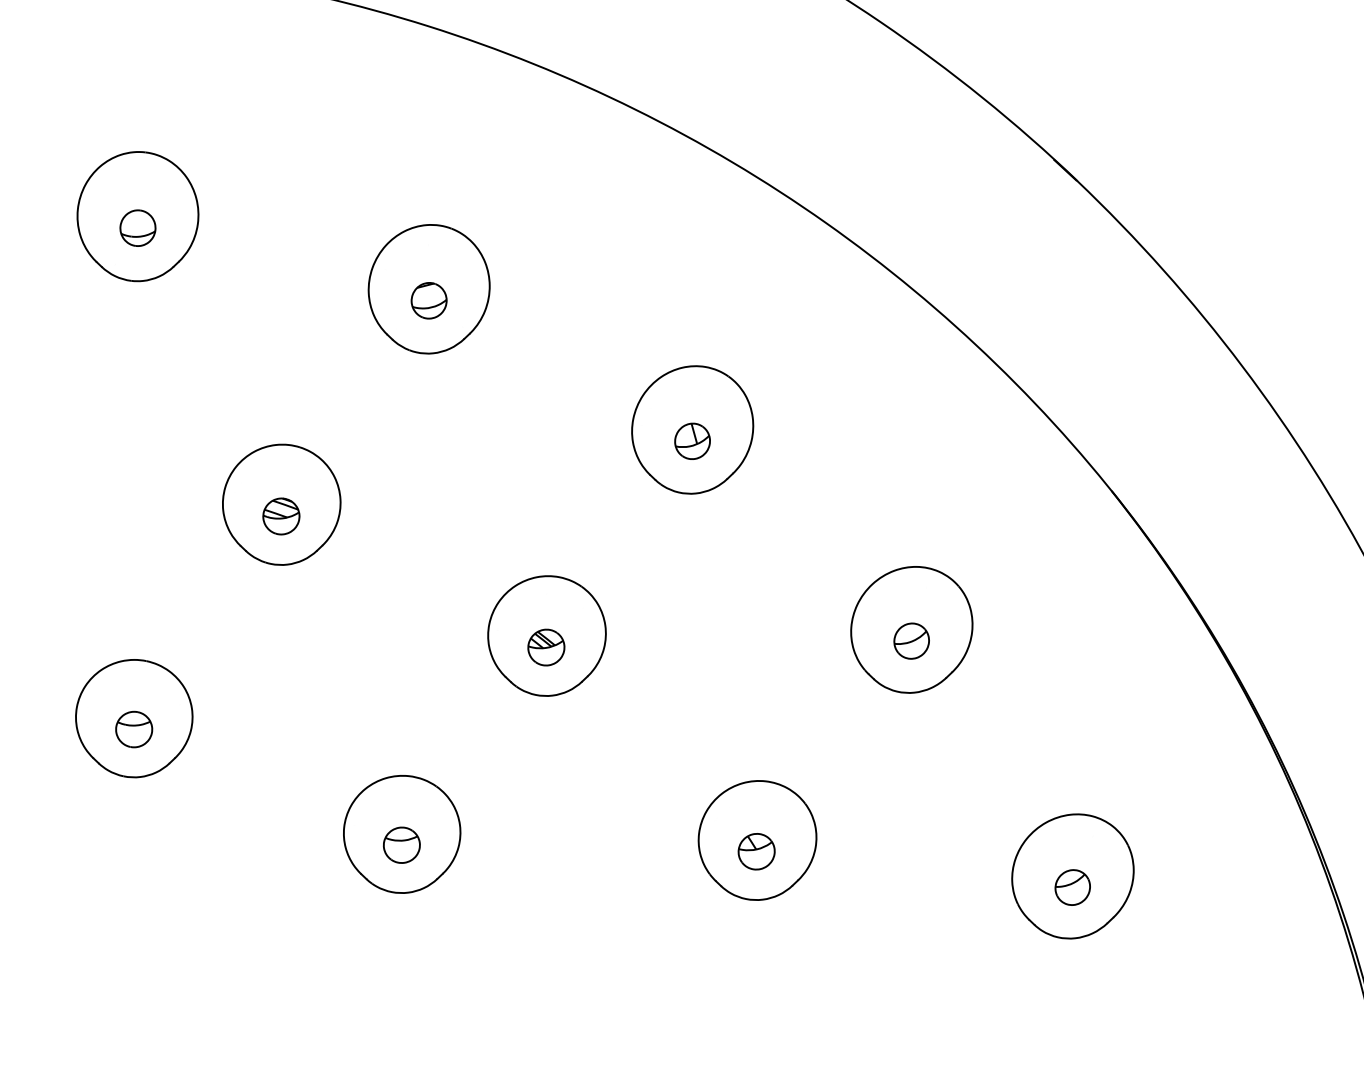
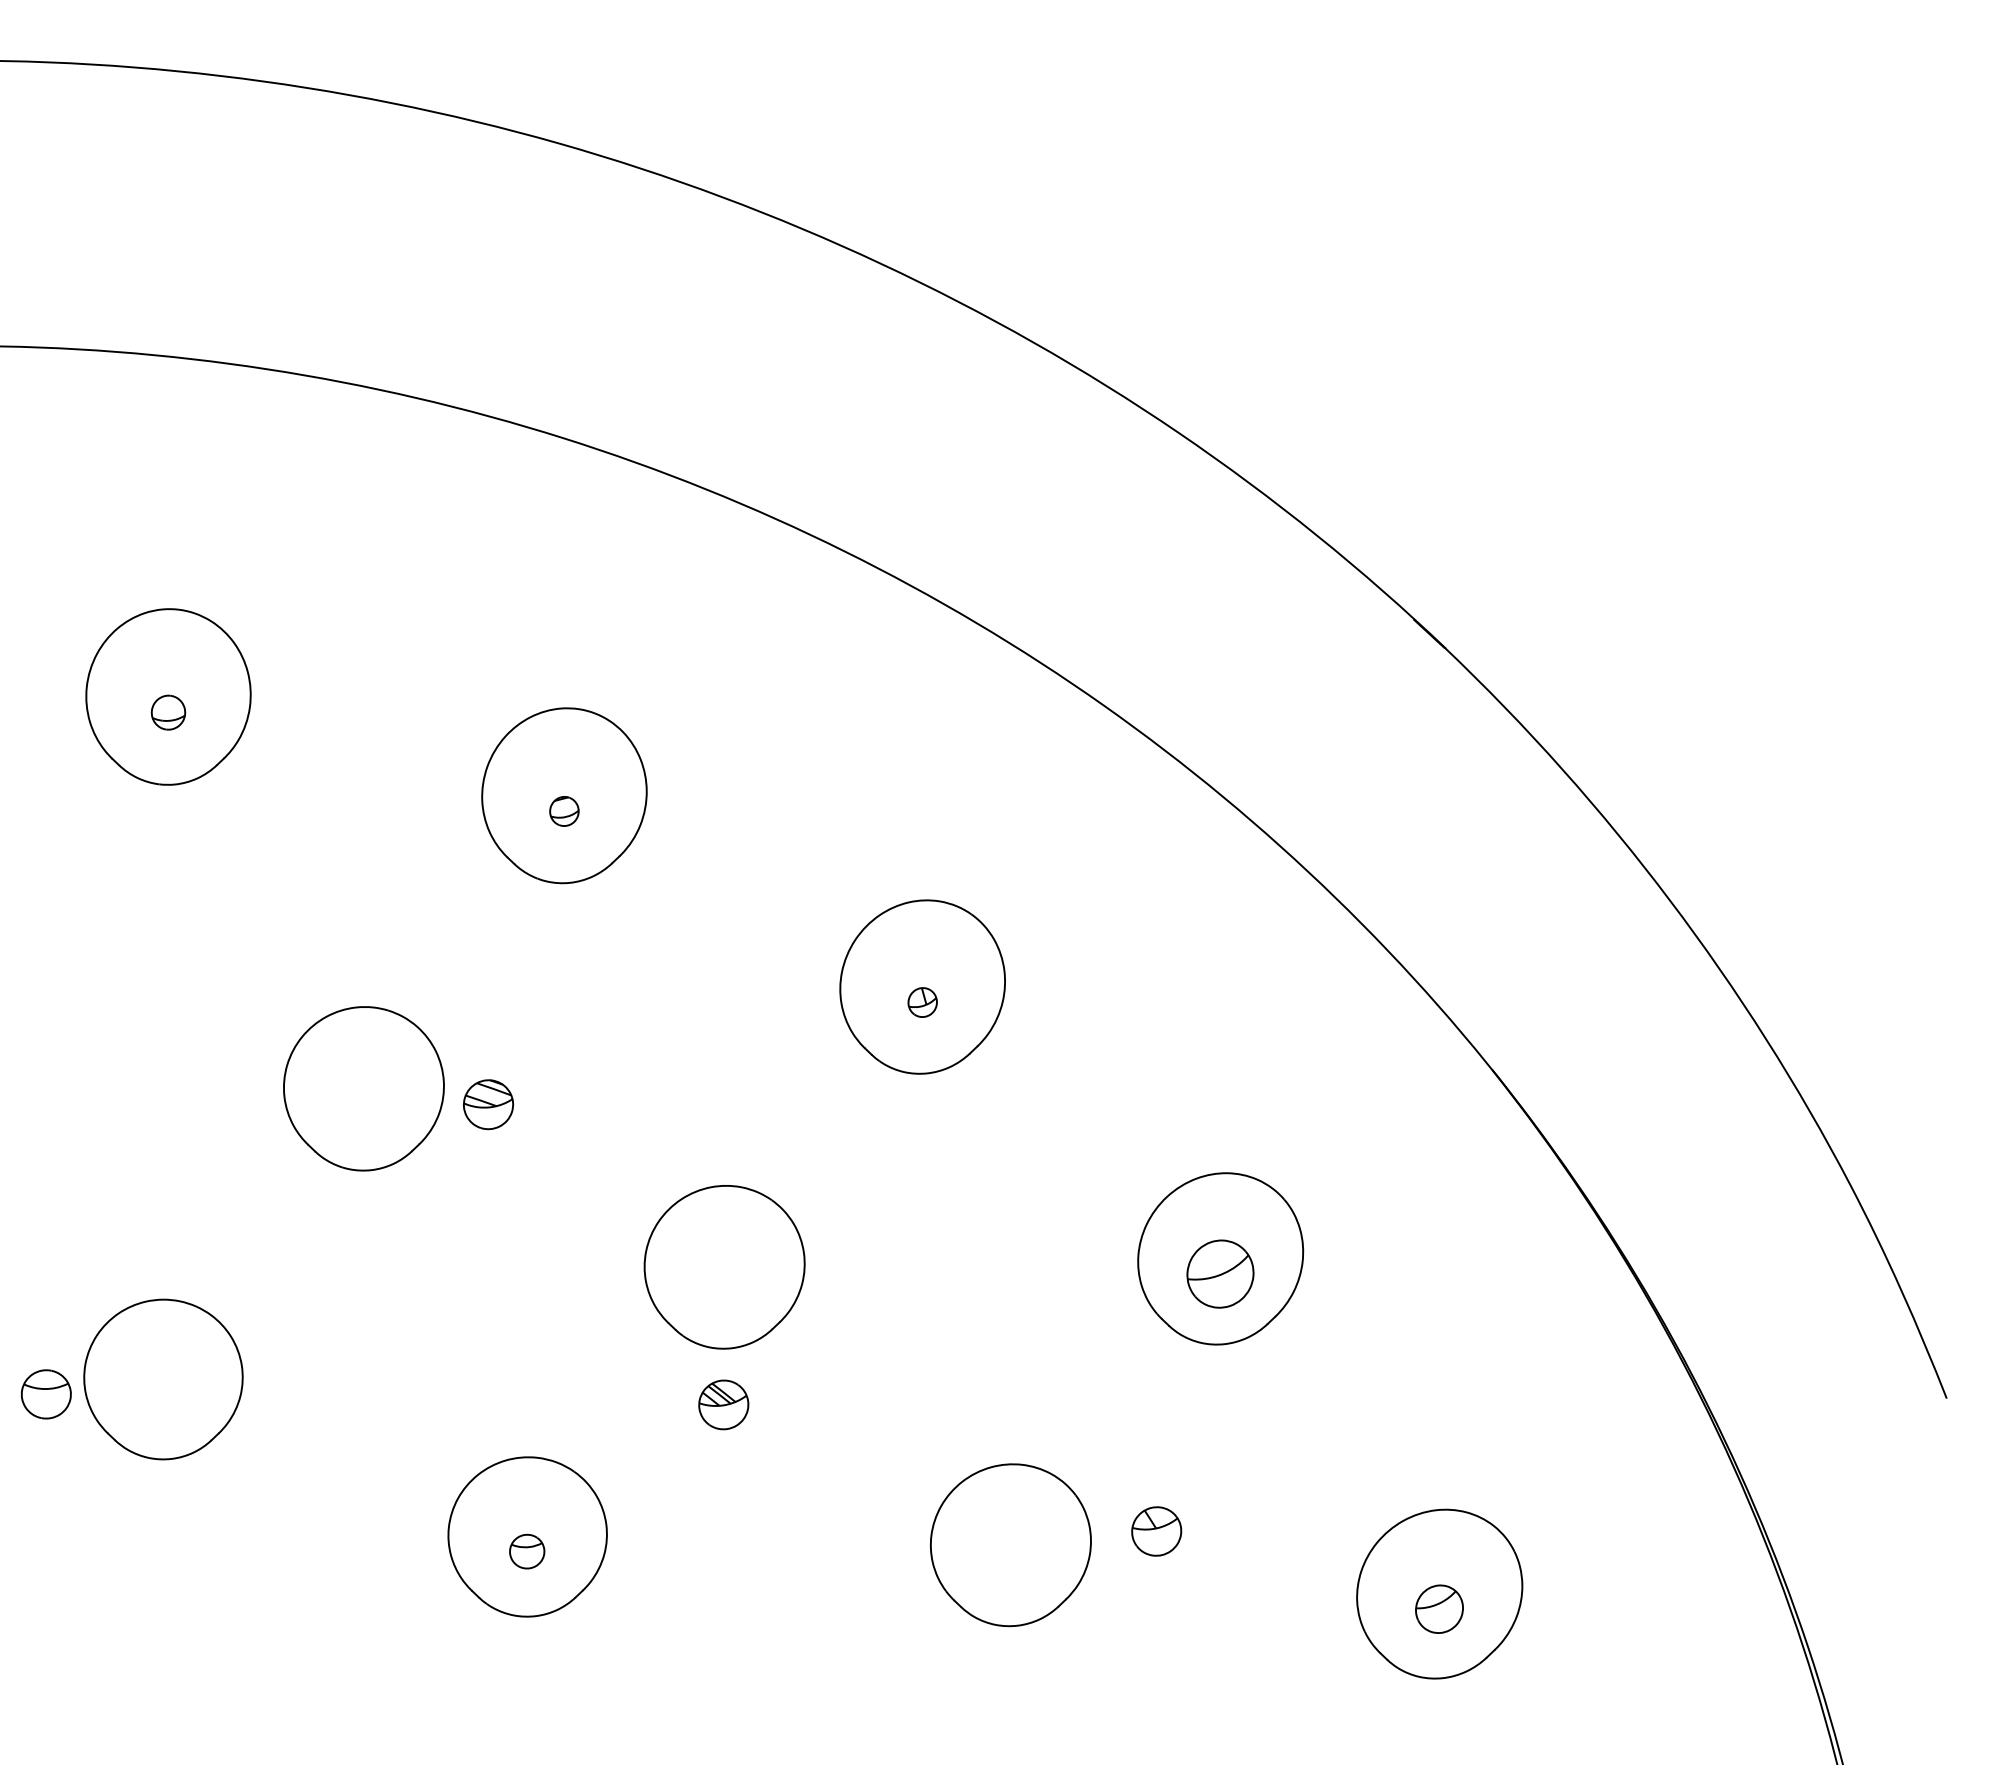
part: (137, 228) -> (168, 712), size x0.7
part: (429, 300) -> (564, 811), size x0.6
part: (692, 441) -> (922, 1002), size x0.6
part: (281, 516) -> (488, 1104), moved
part: (911, 641) -> (1220, 1274), size x1.4
part: (546, 647) -> (723, 1404), moved
part: (134, 729) -> (46, 1394), moved
part: (401, 845) -> (526, 1551), size x0.7
part: (756, 851) -> (1156, 1531), moved

